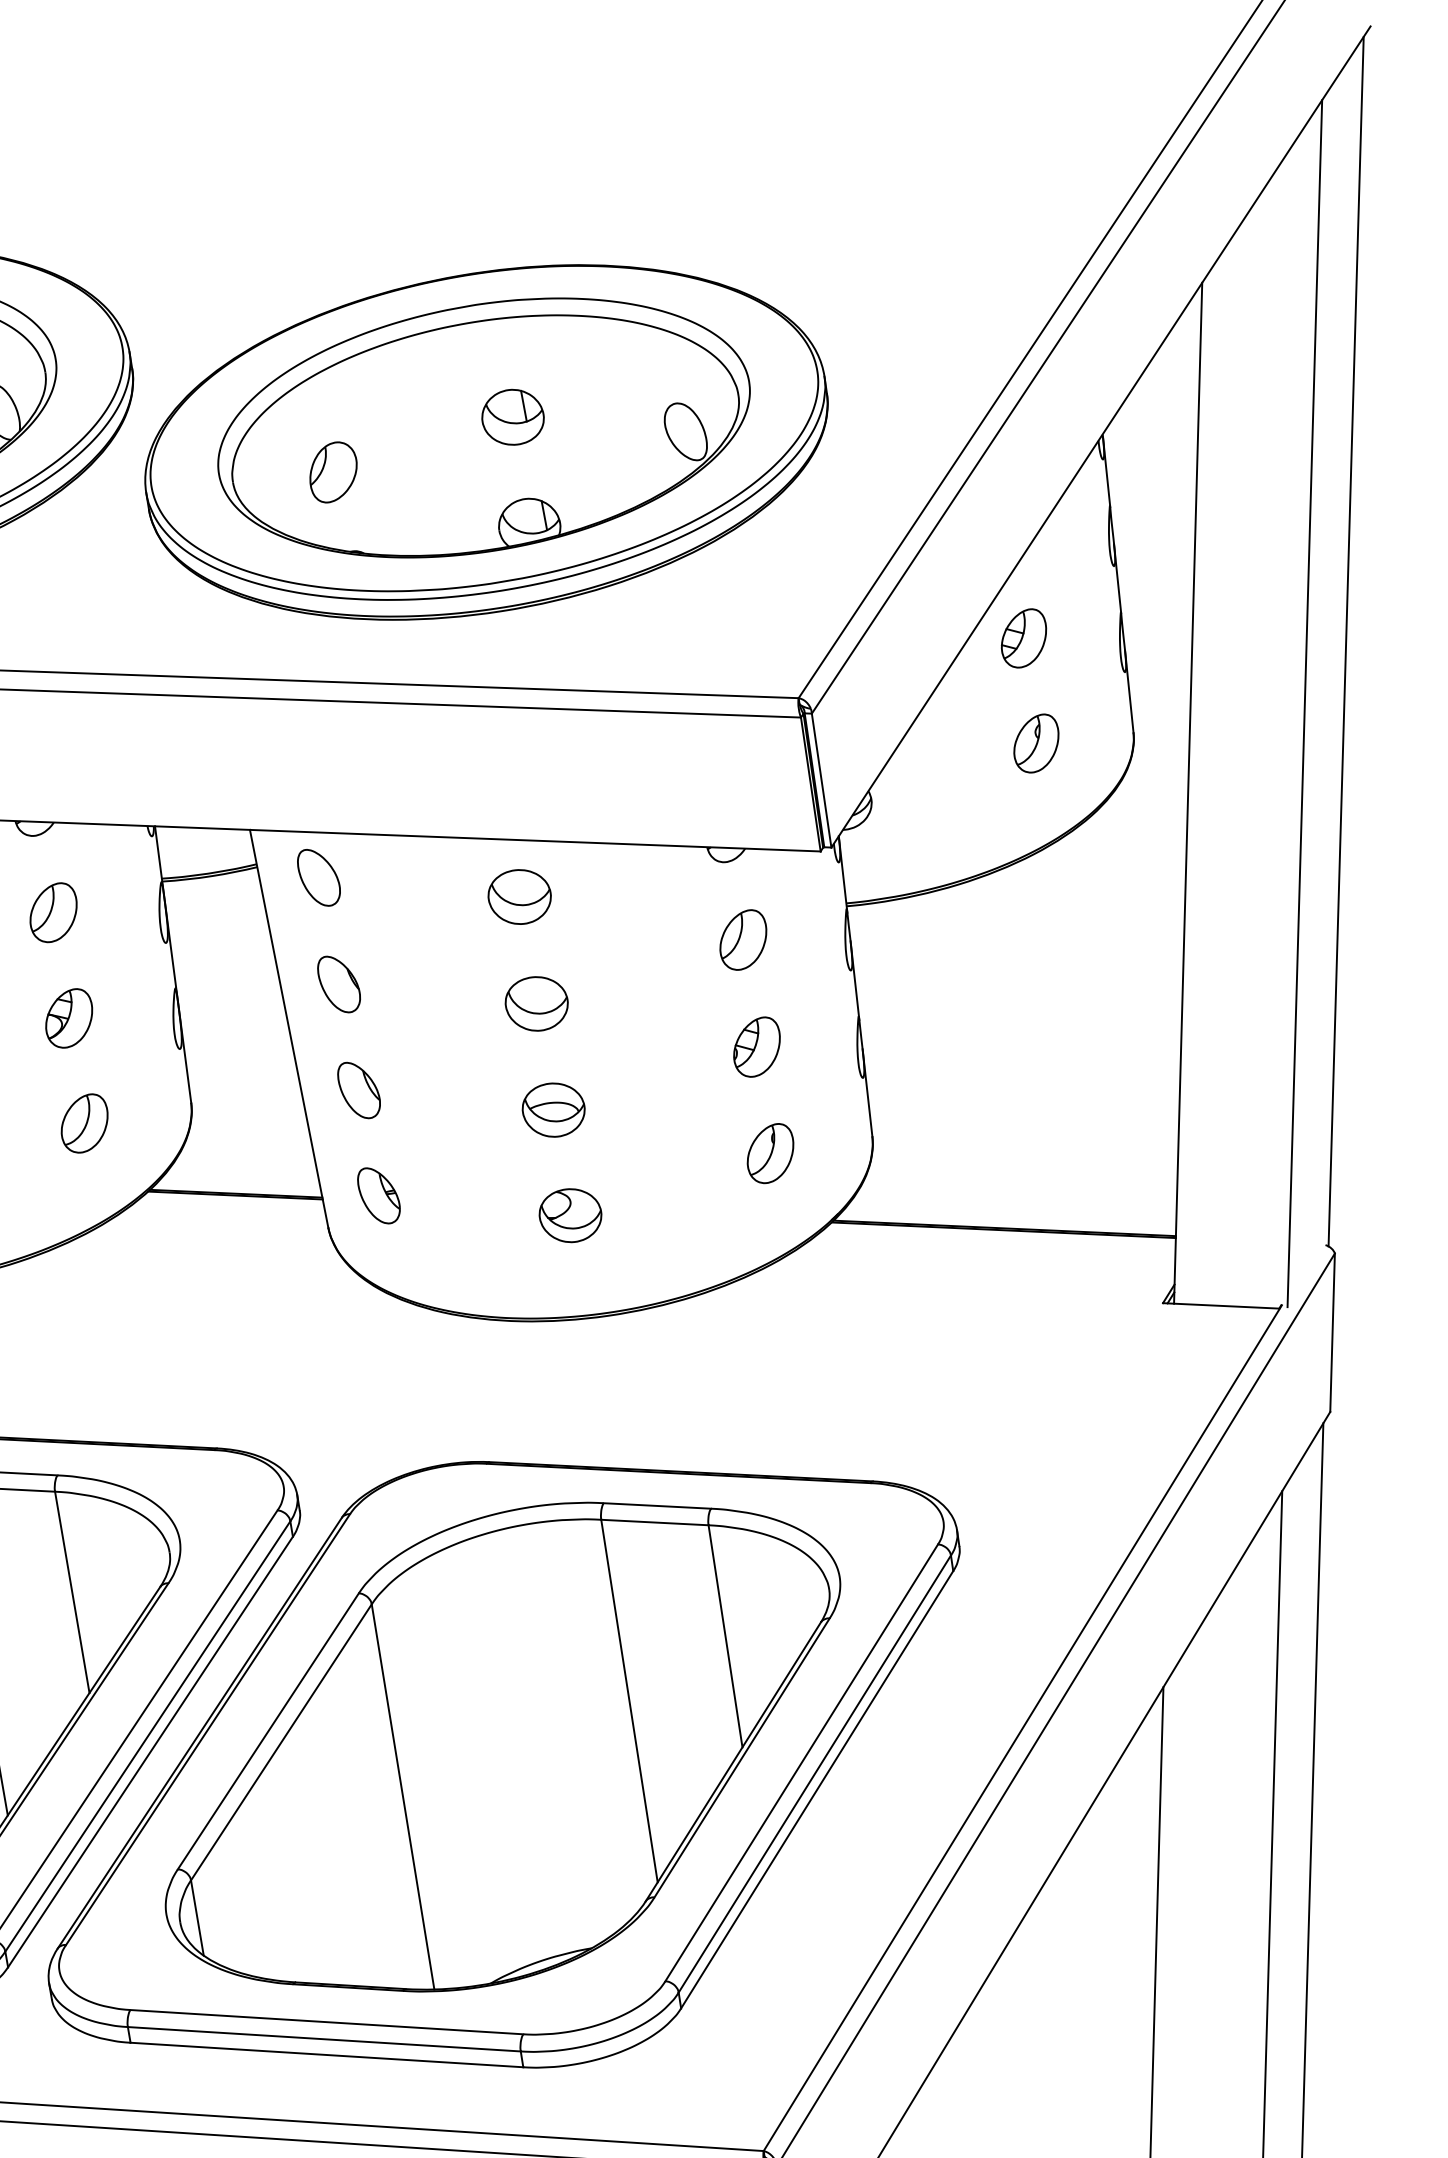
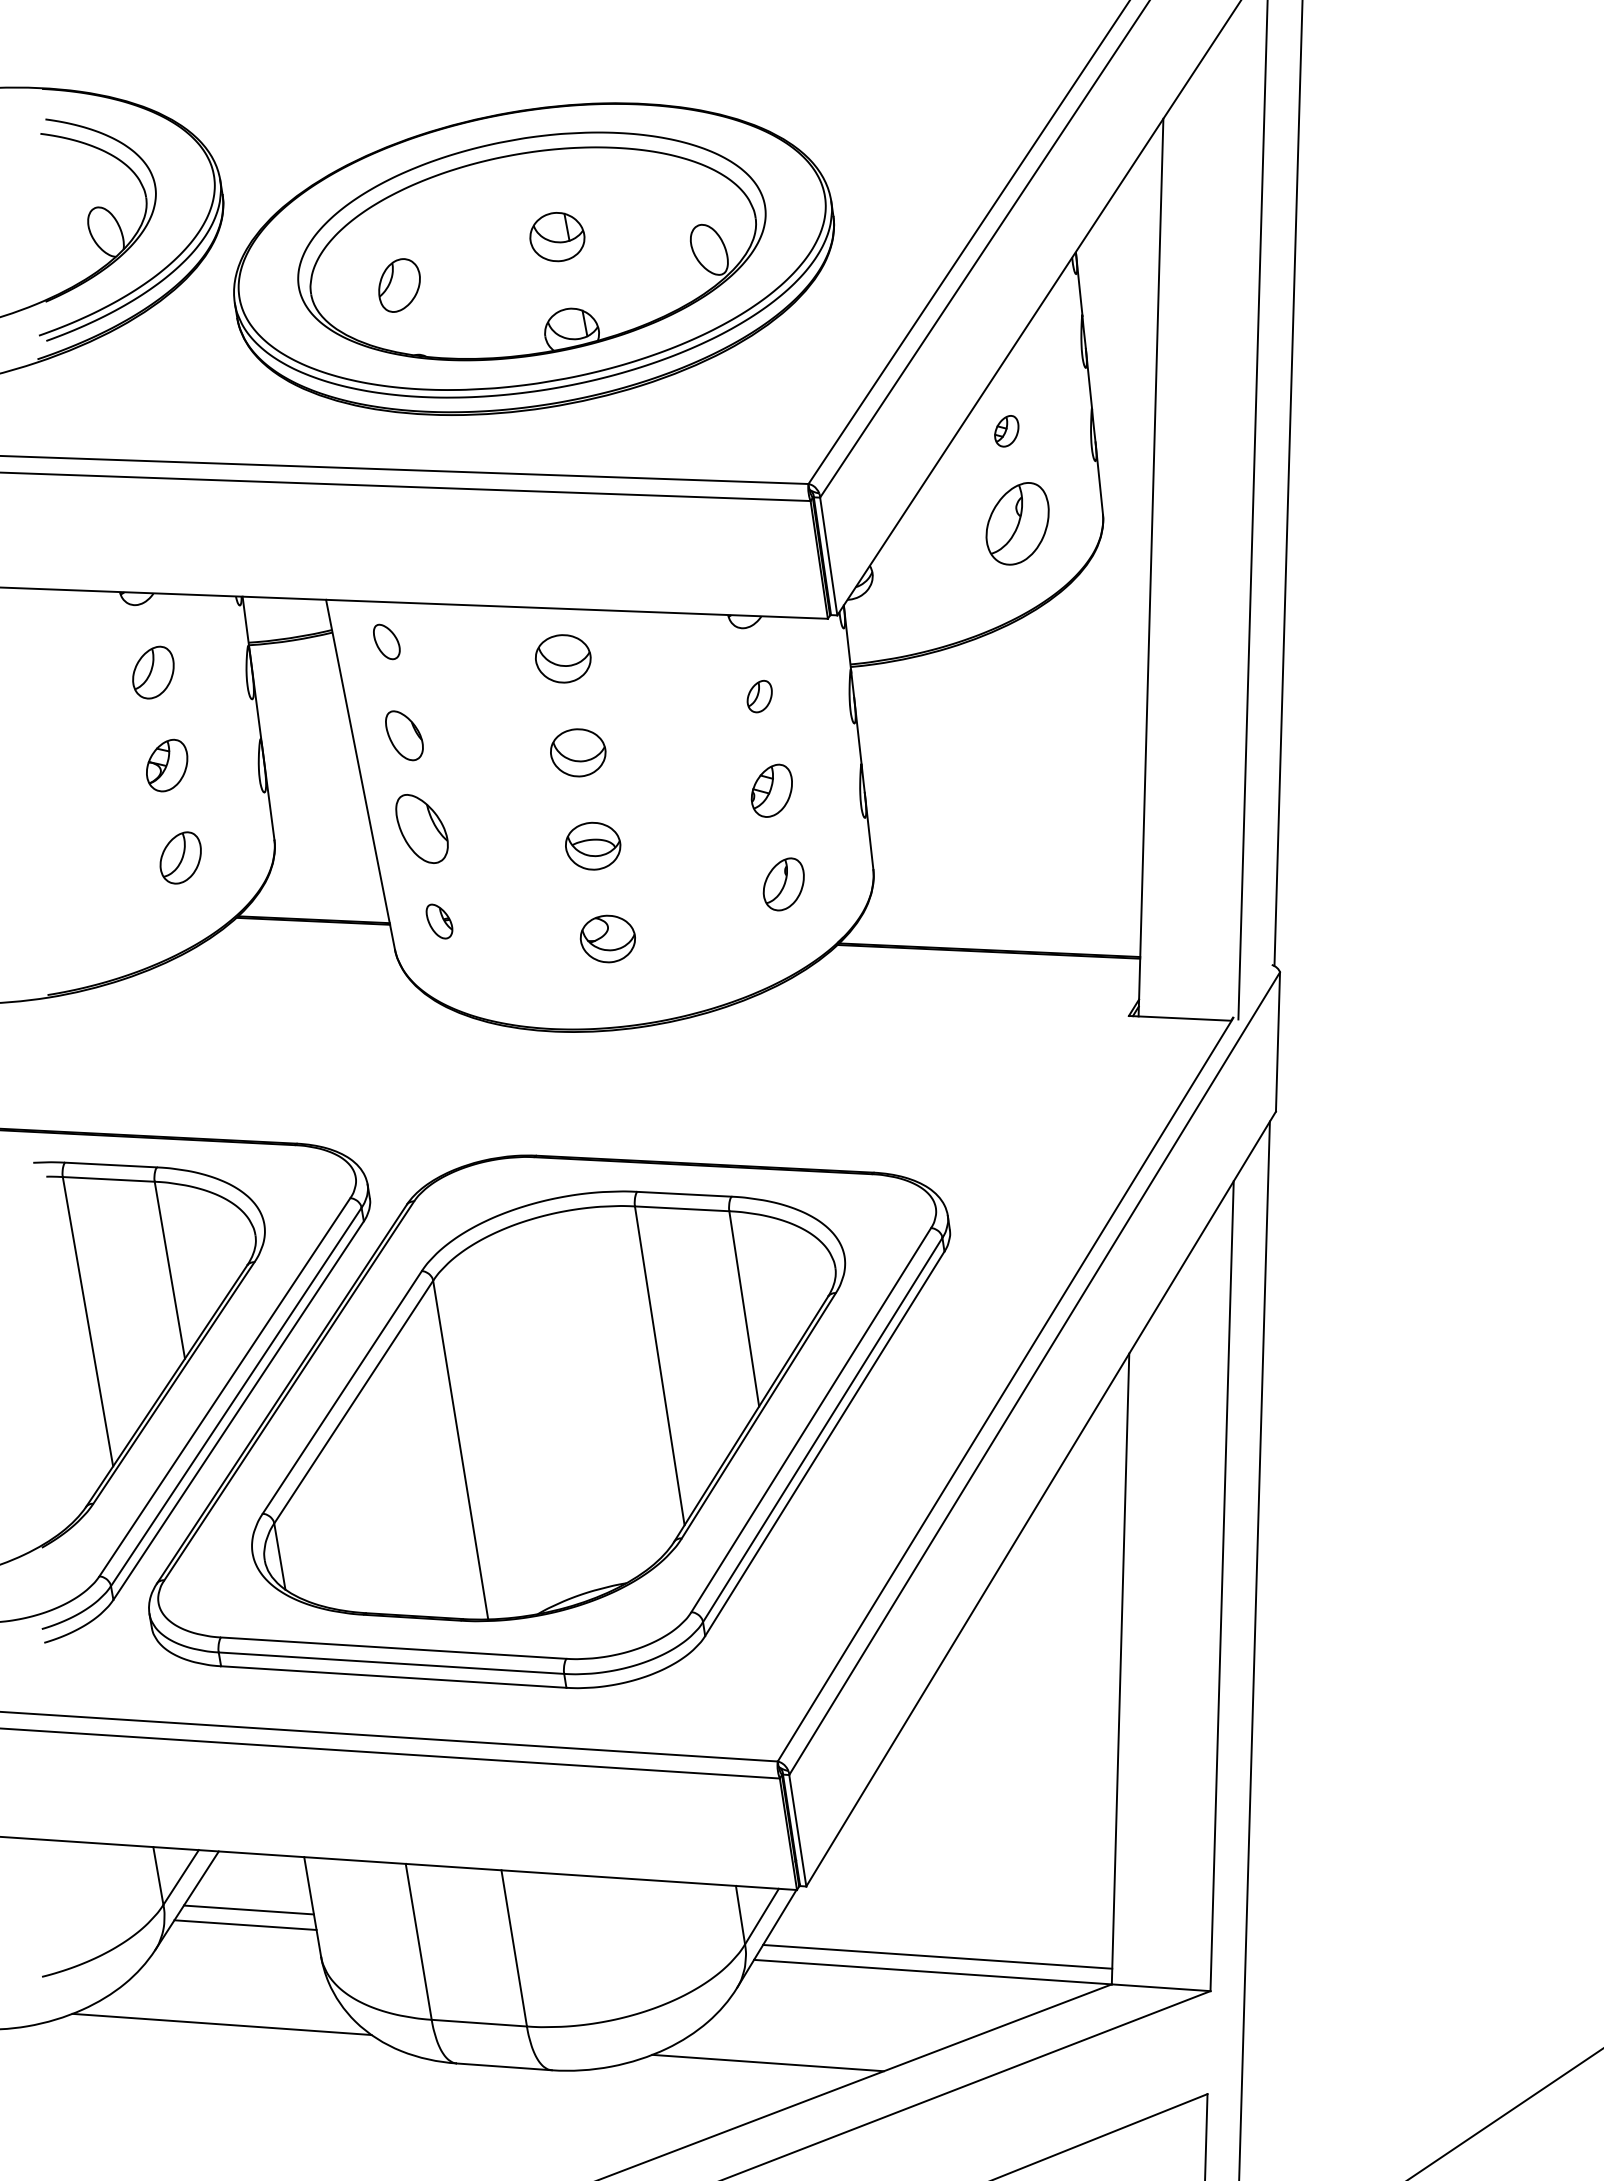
part: (1023, 637) -> (1006, 430), size x0.6
part: (1036, 743) -> (1017, 523), size x1.6
part: (318, 877) -> (386, 641), size x0.7
part: (742, 939) -> (759, 696), size x0.6
part: (358, 1089) -> (421, 828), size x1.4
part: (378, 1195) -> (439, 921), size x0.7

